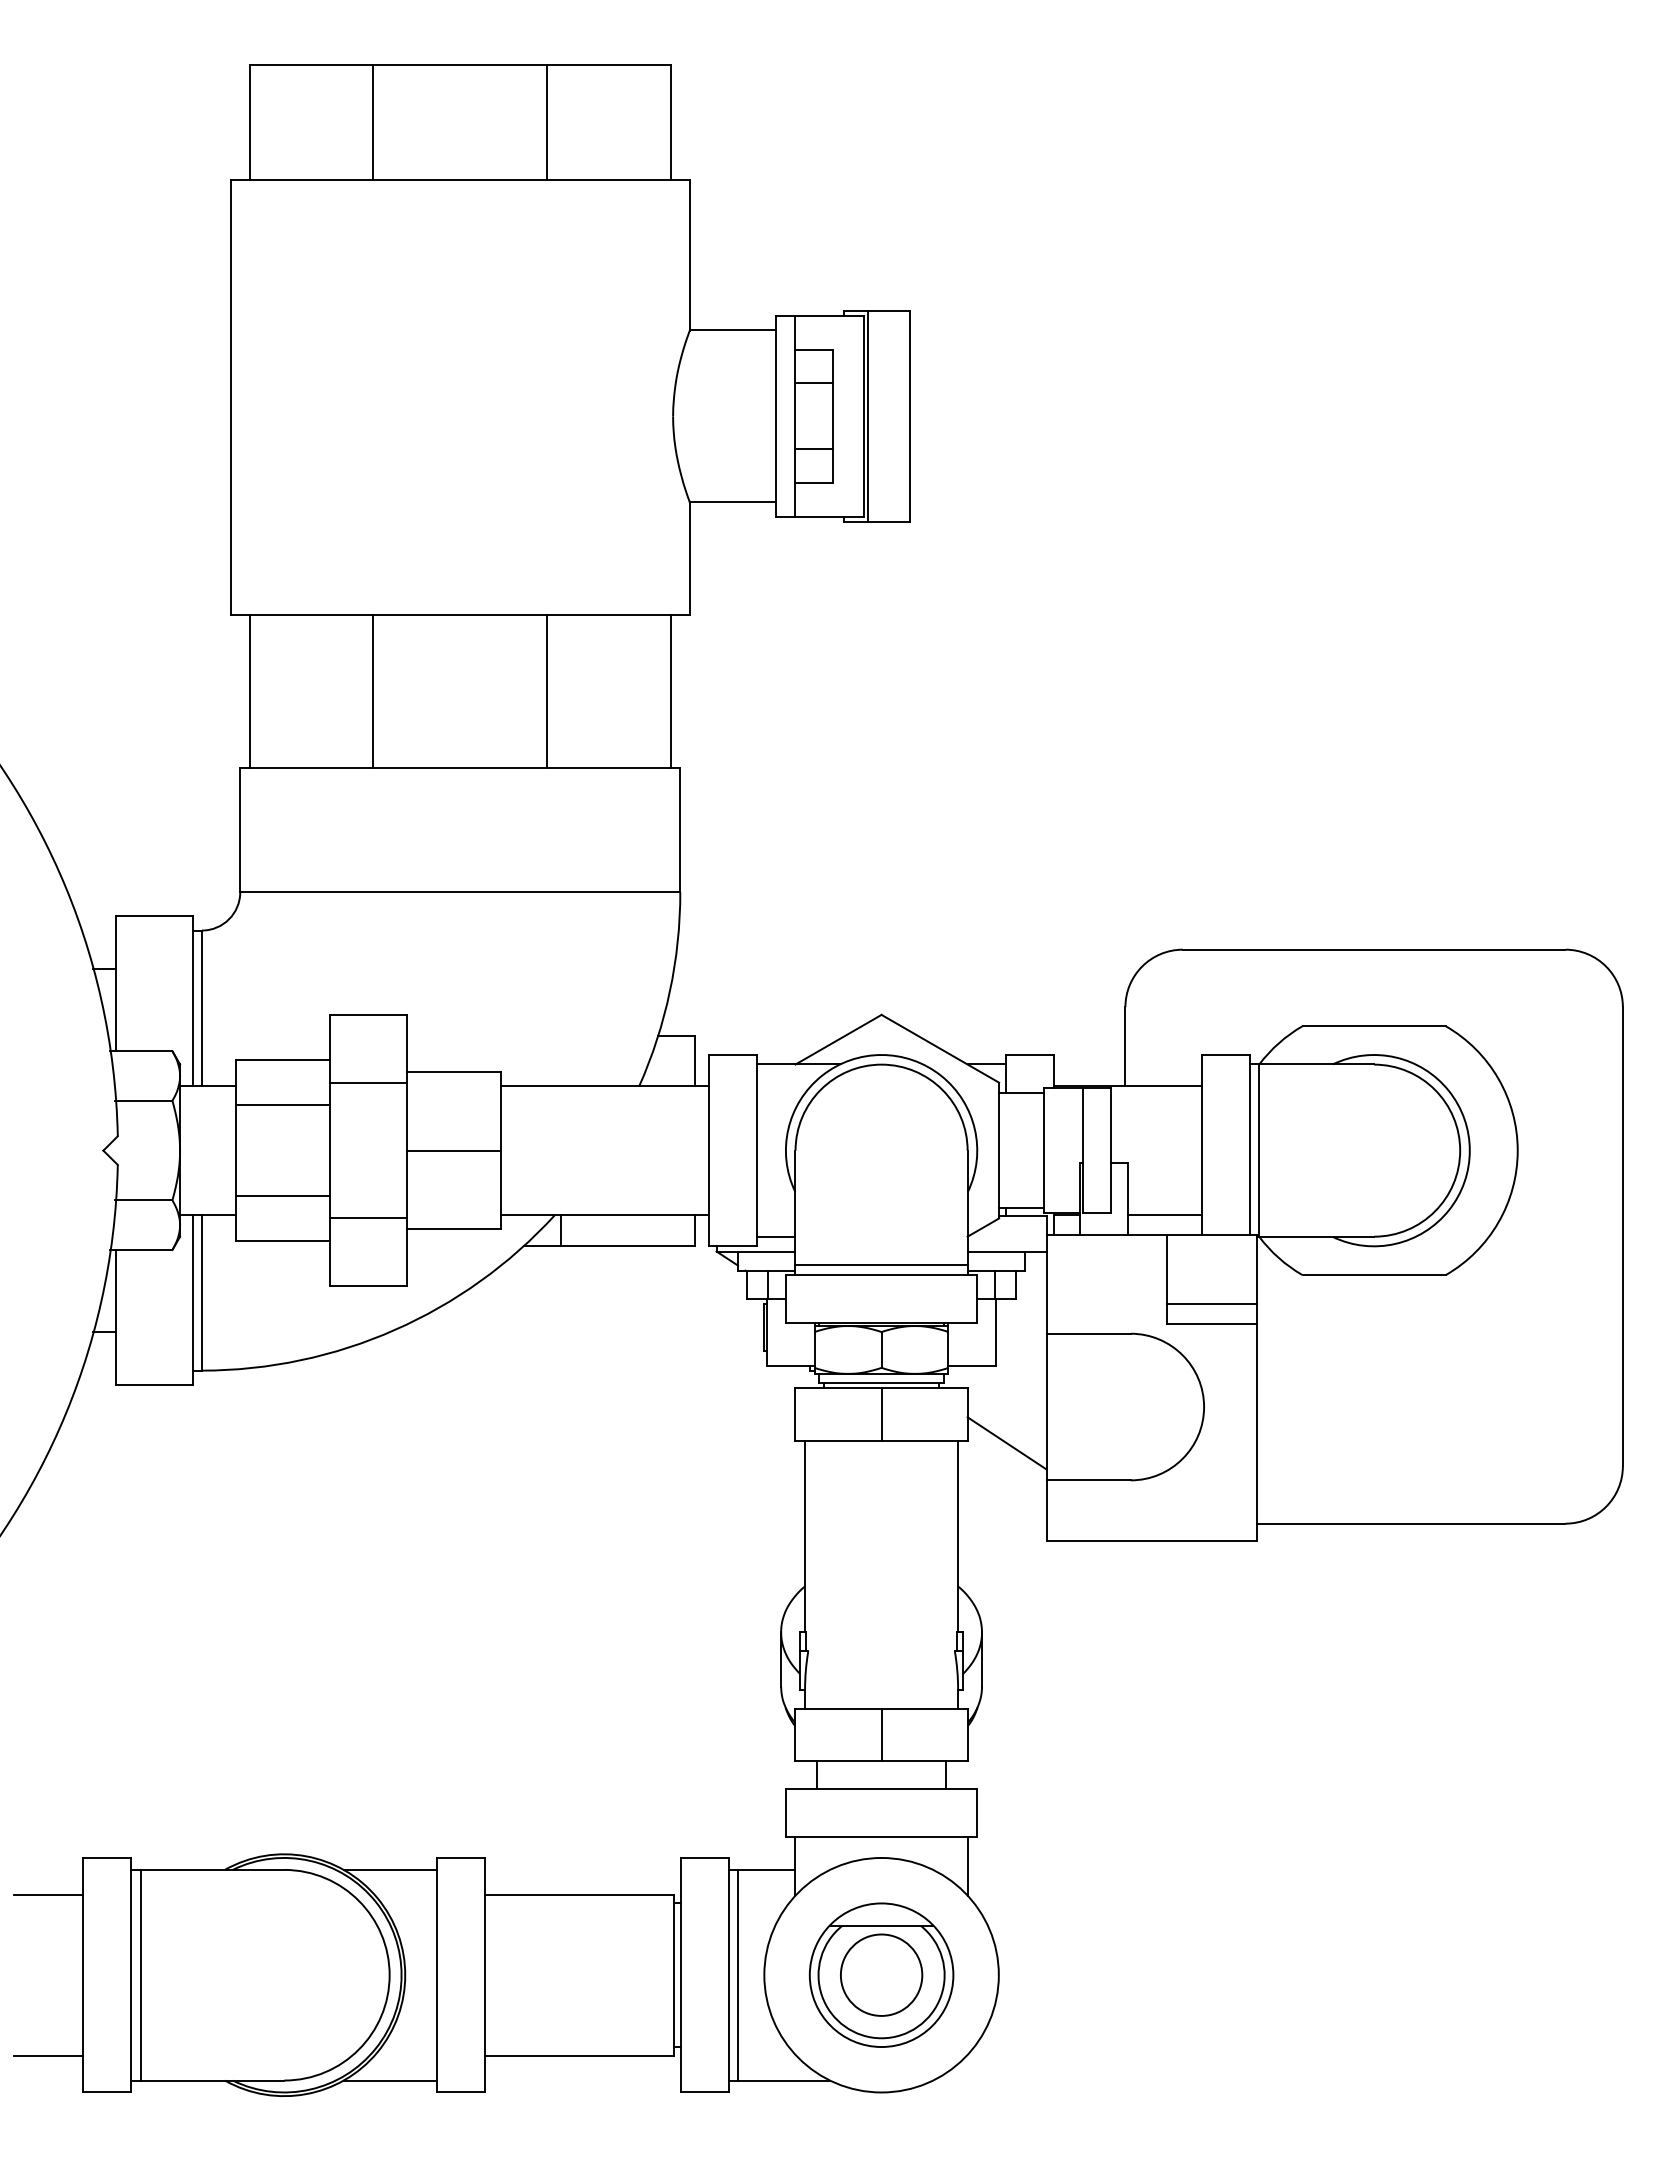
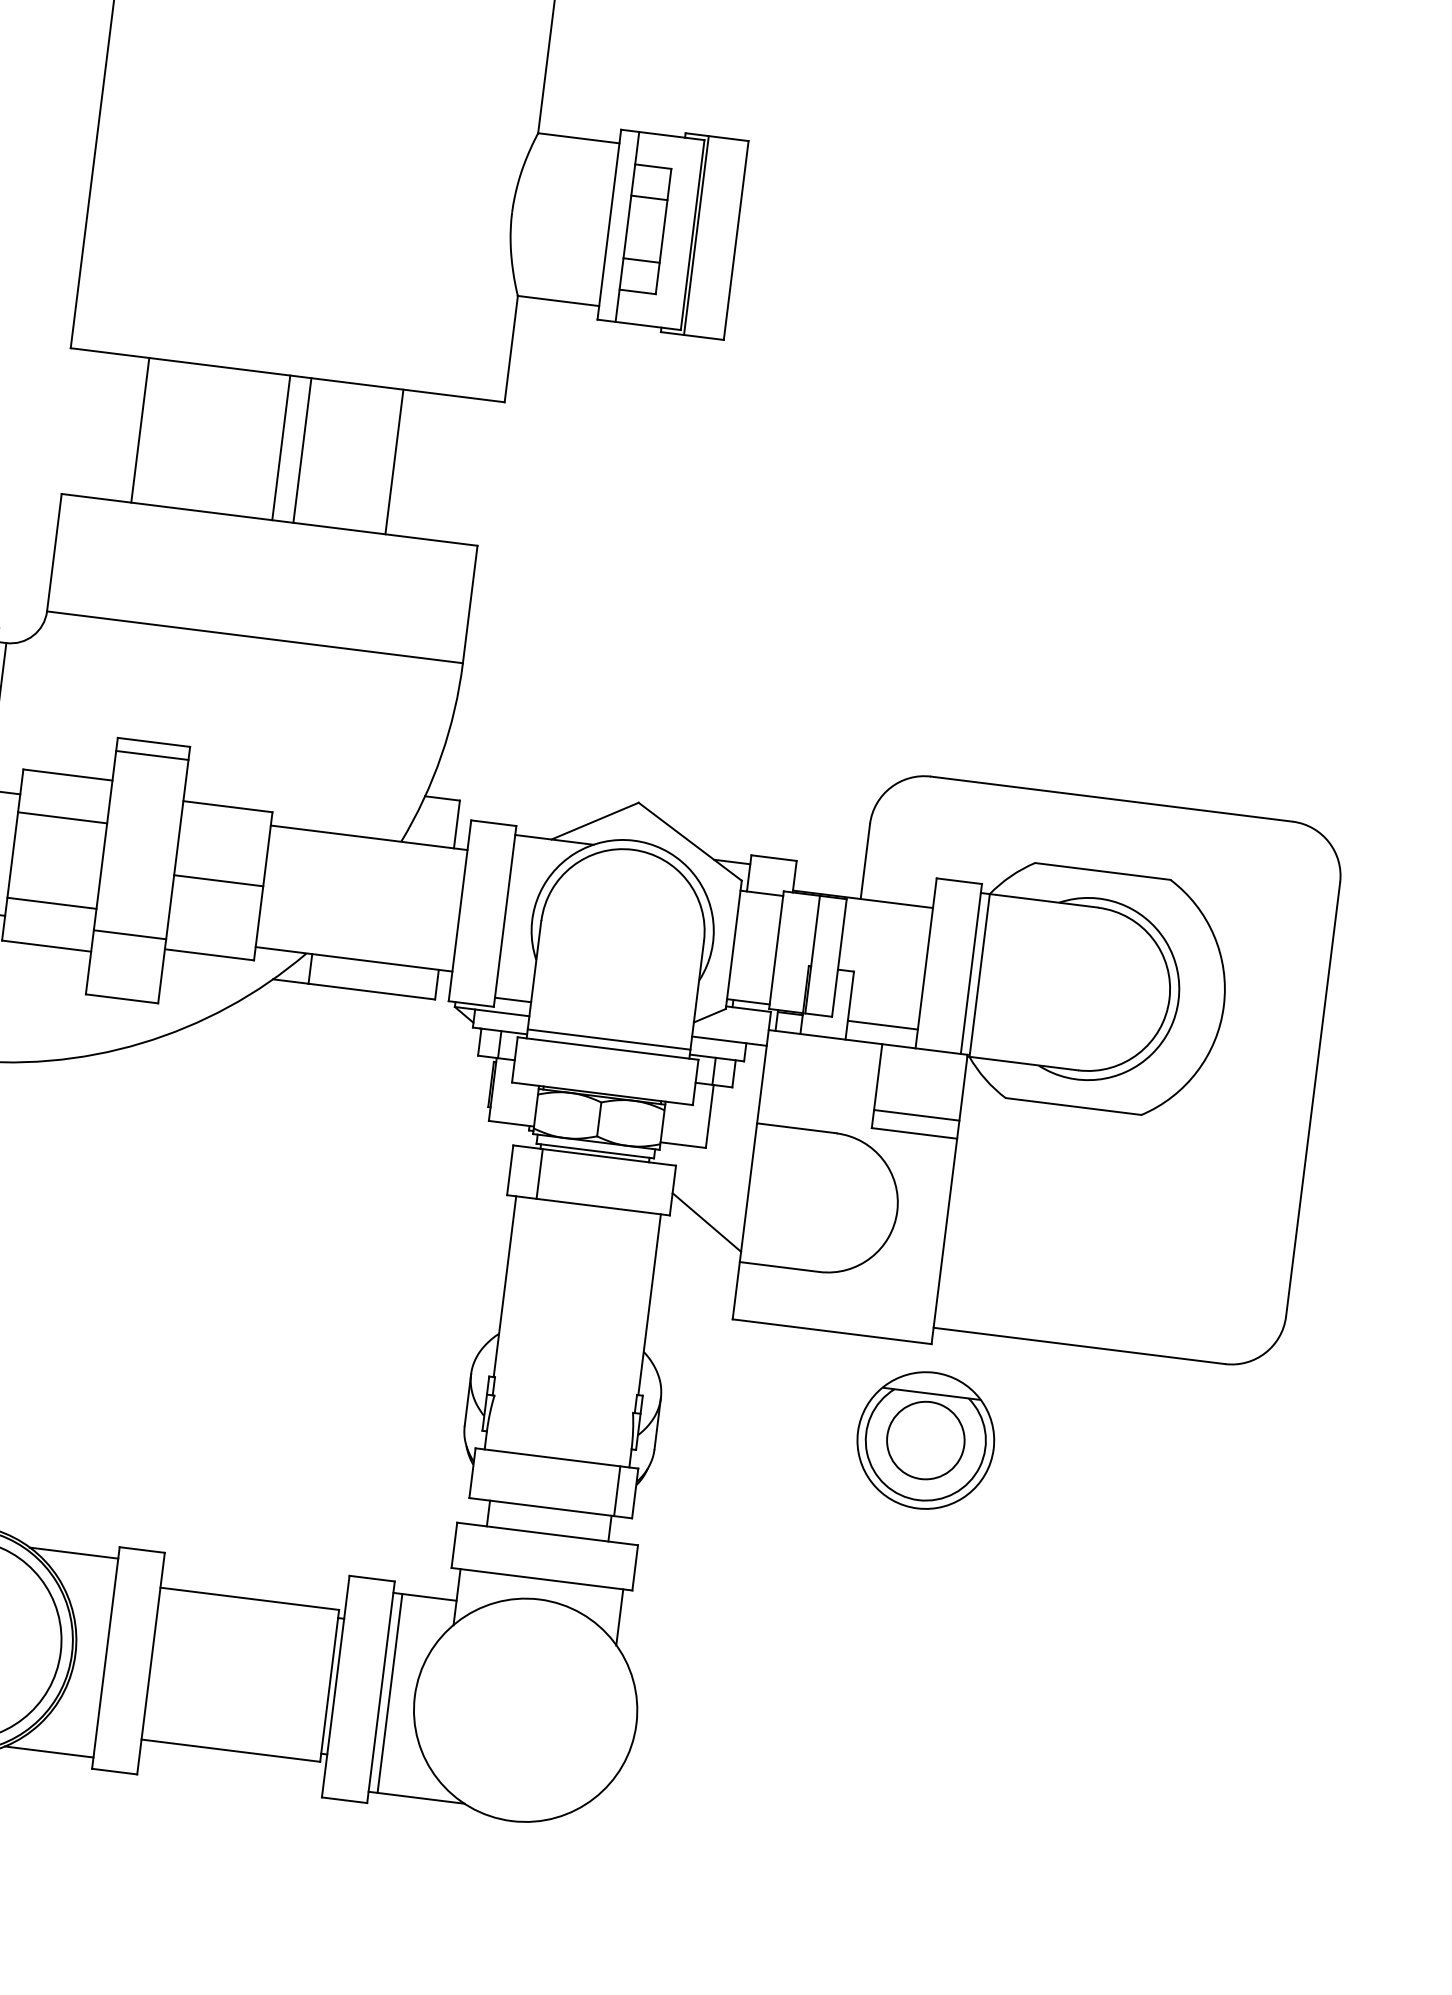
line: (249, 691) -> (139, 430), moved
line: (373, 691) -> (281, 447), moved
line: (547, 691) -> (302, 450), moved
line: (670, 691) -> (394, 461), moved
line: (368, 1082) -> (152, 755), moved
line: (881, 1414) -> (539, 1173), moved
line: (881, 1734) -> (617, 1490), moved
part: (881, 1974) -> (925, 1439), moved

